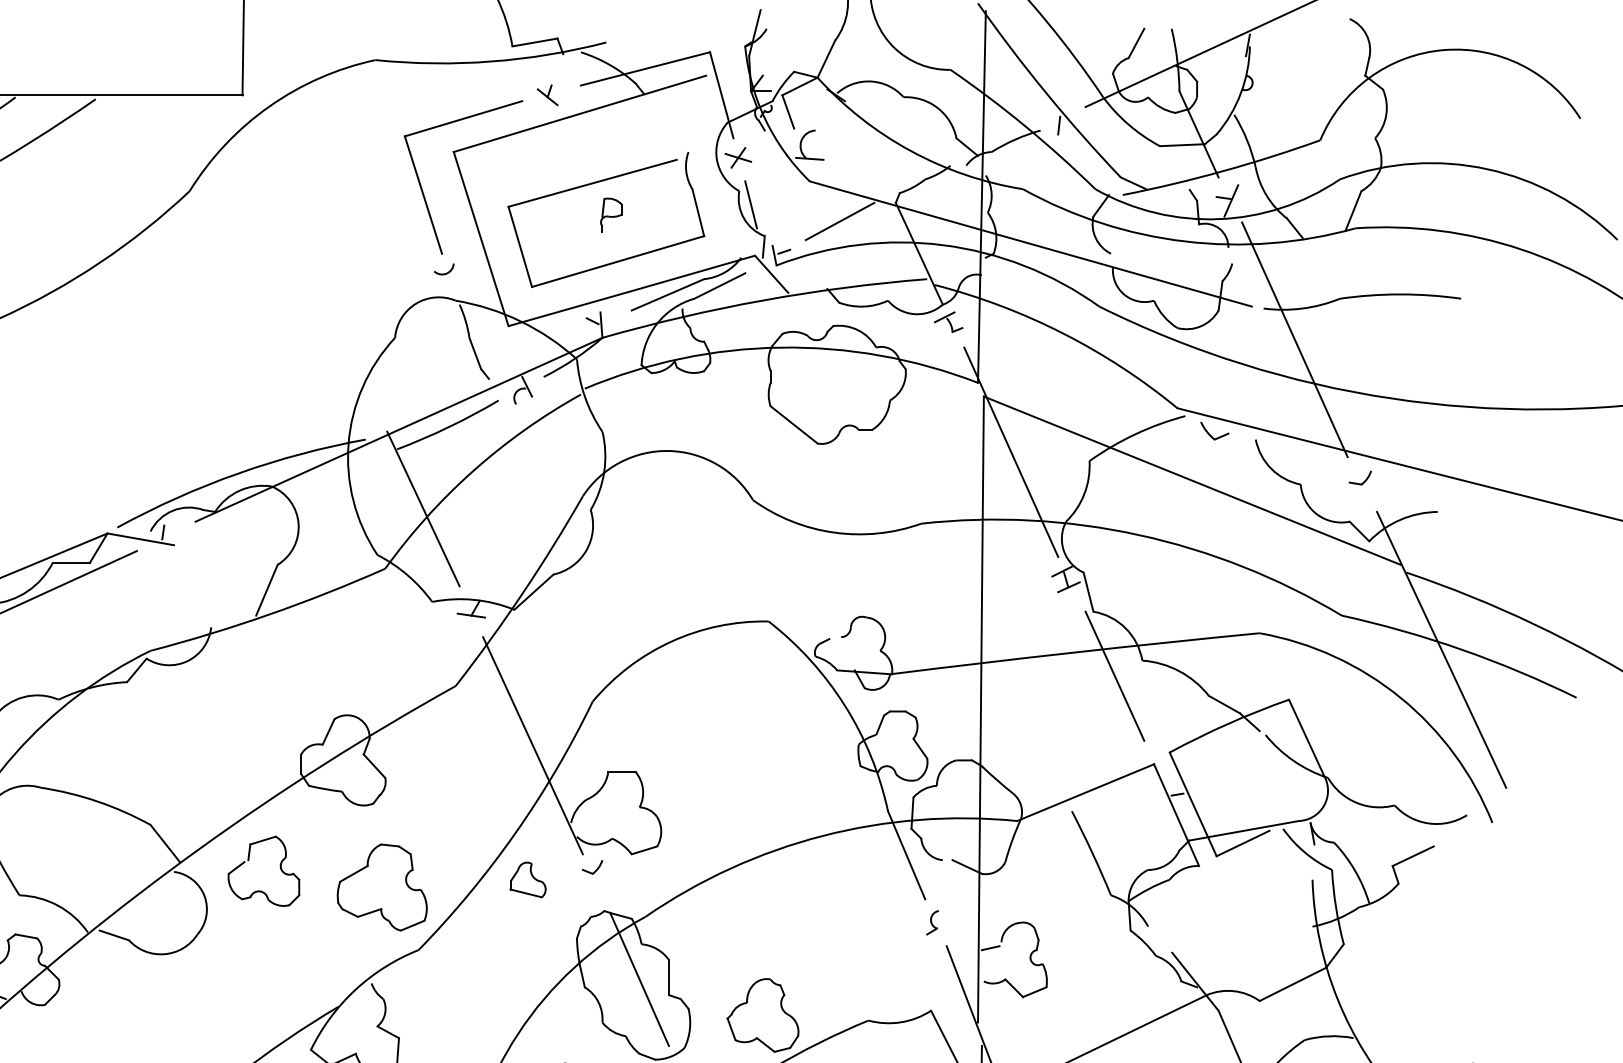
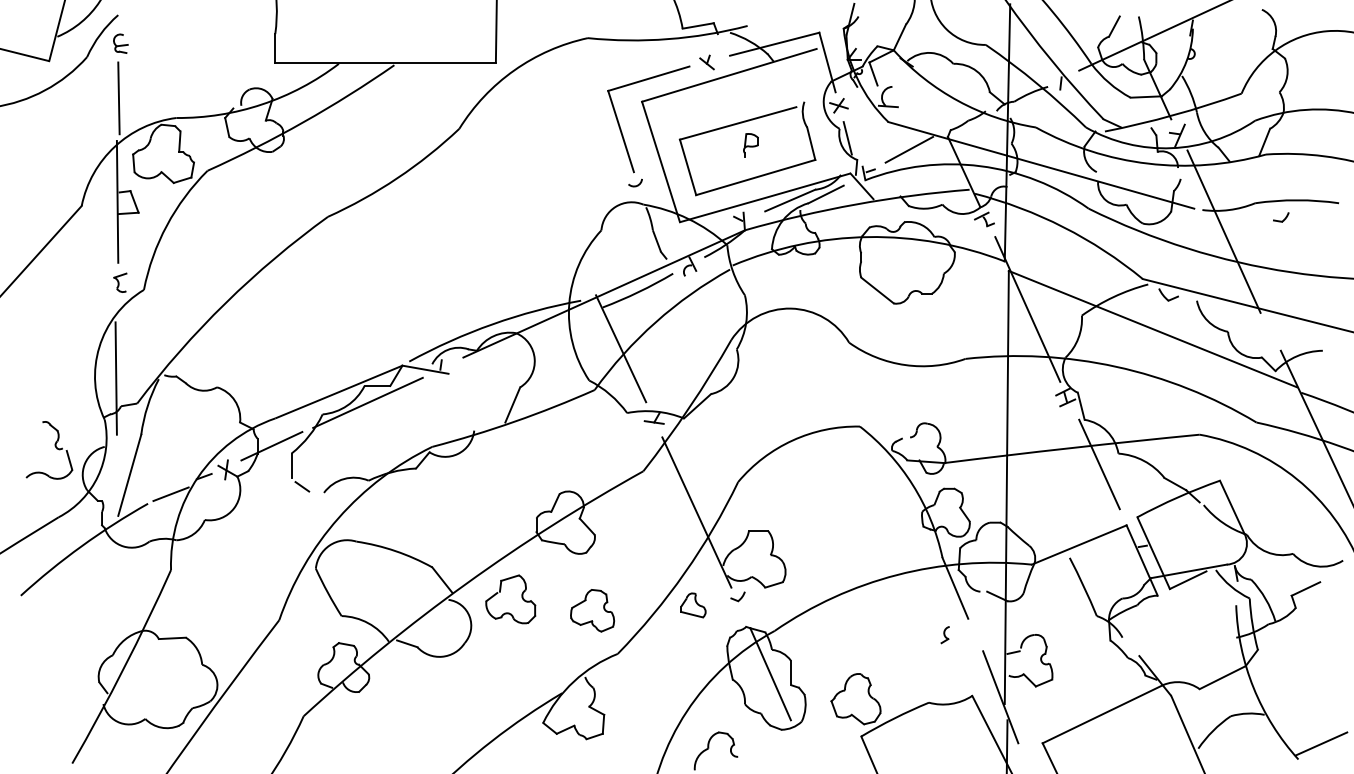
part: (1360, 478) -> (1281, 217), moved
part: (382, 887) -> (592, 610), size x0.7
part: (931, 923) -> (944, 635), moved

